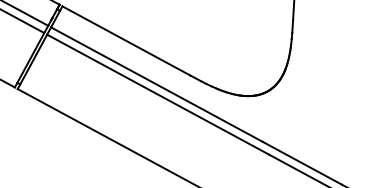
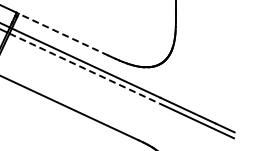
line: (126, 40) -> (63, 34), solid -> dashed
line: (158, 94) -> (87, 69), solid -> dashed

